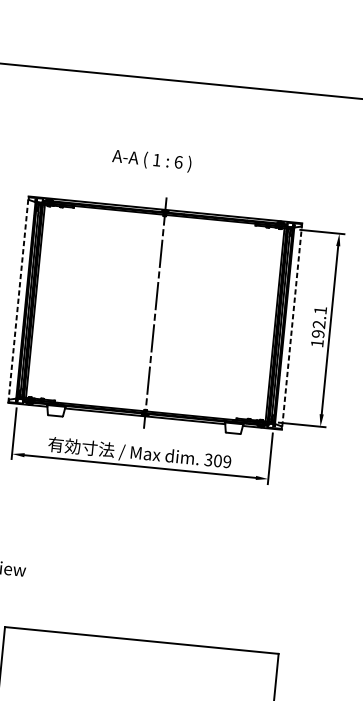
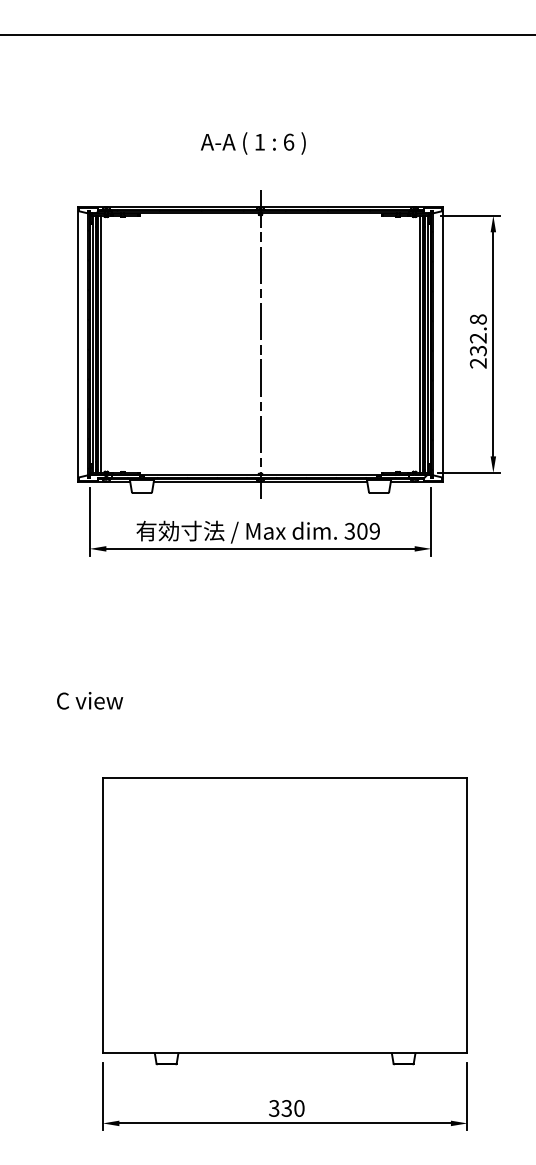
text: (152, 160) -> (253, 143), moved
line: (18, 299) -> (78, 344), dashed -> solid
line: (291, 326) -> (442, 344), dashed -> solid
text: (318, 326) -> (477, 341), 192.1 -> 232.8

